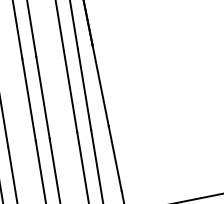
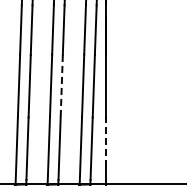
line: (42, 98) -> (61, 86), solid -> dashed
line: (115, 159) -> (106, 142), solid -> dashed

